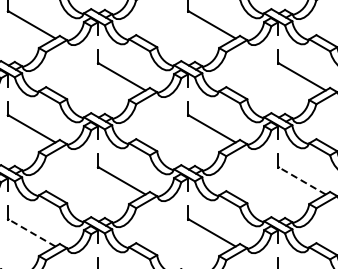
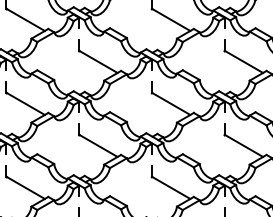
line: (301, 180) -> (243, 145), dashed -> solid
line: (31, 232) -> (25, 187), dashed -> solid

